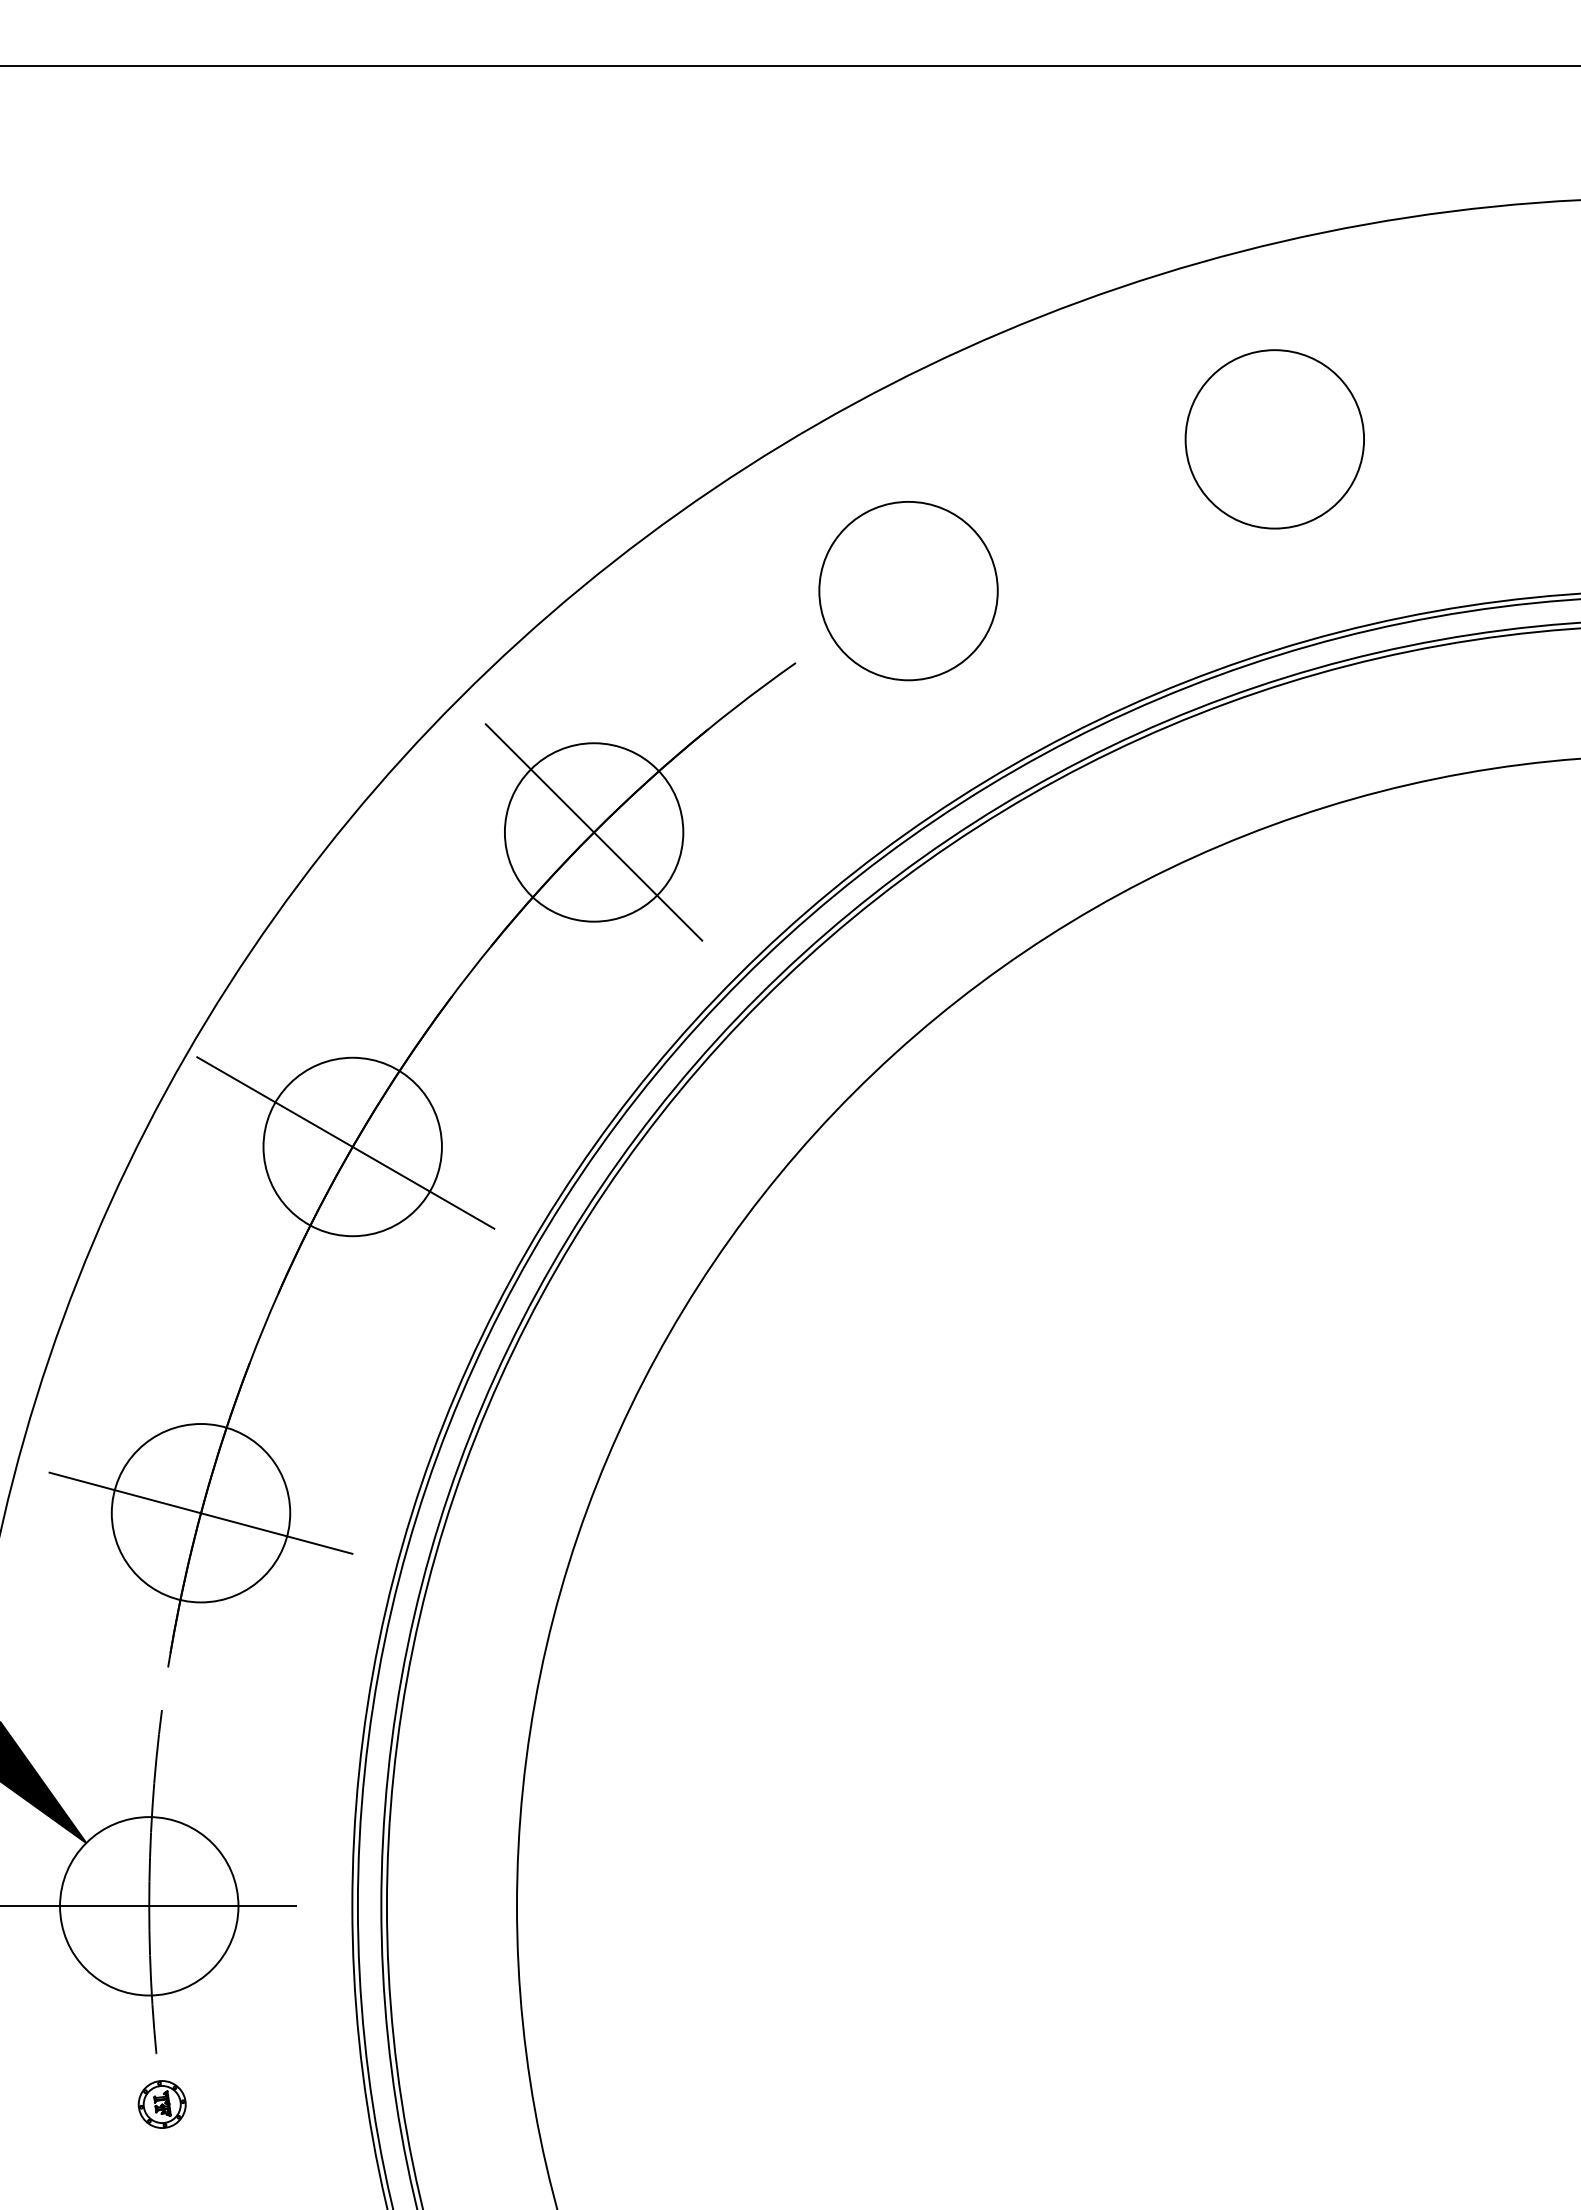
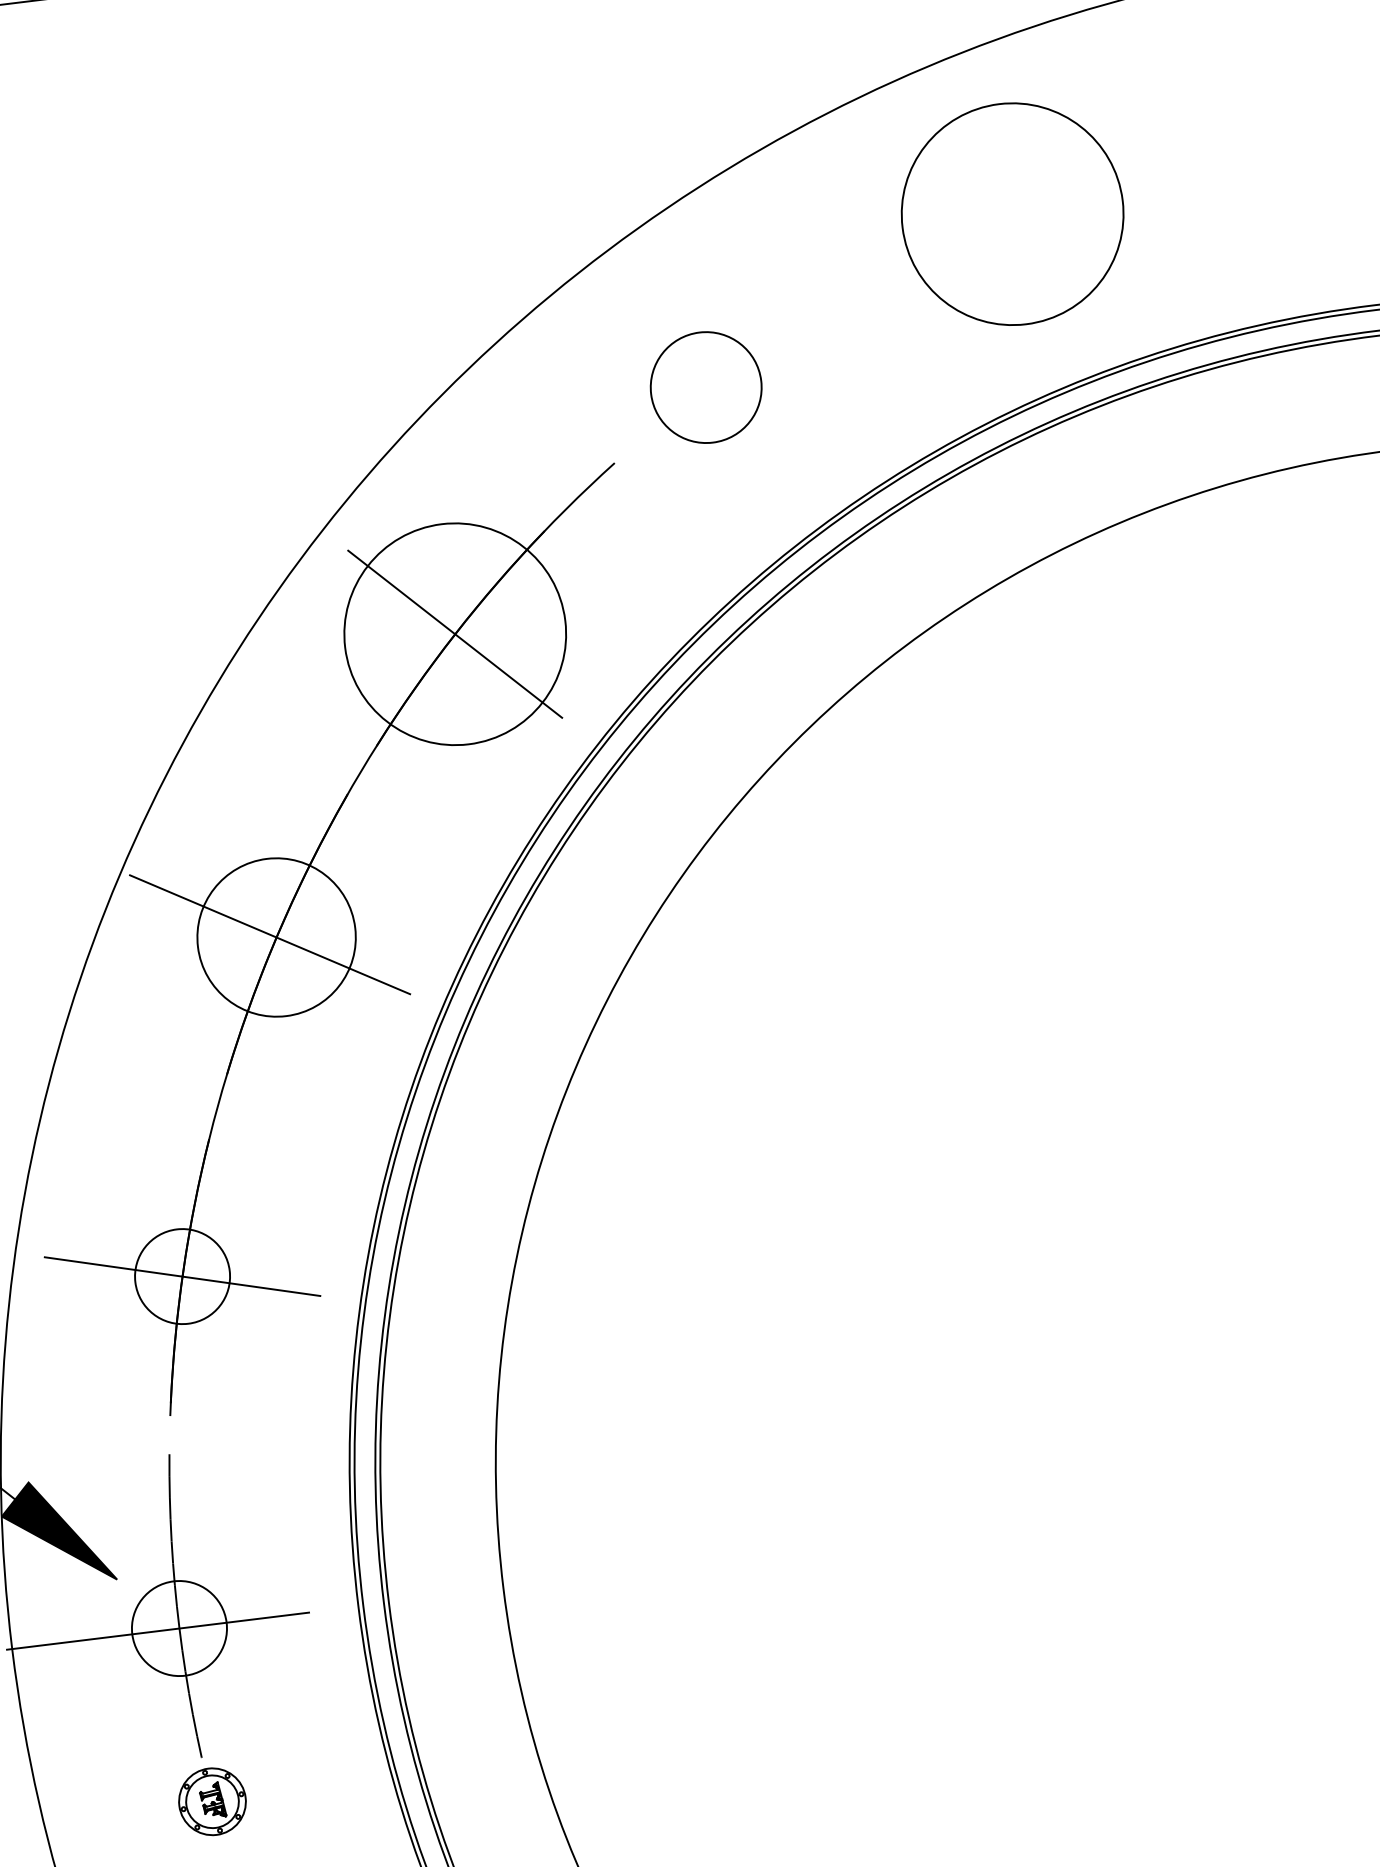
circle: (1274, 439) -> (1012, 214), size x1.4
circle: (908, 590) -> (706, 387), size x0.7
circle: (593, 832) -> (454, 634), size x1.4
circle: (200, 1513) -> (182, 1276), size x0.6
circle: (149, 1906) -> (179, 1628), size x0.6
part: (161, 2104) -> (211, 1801), size x1.6

